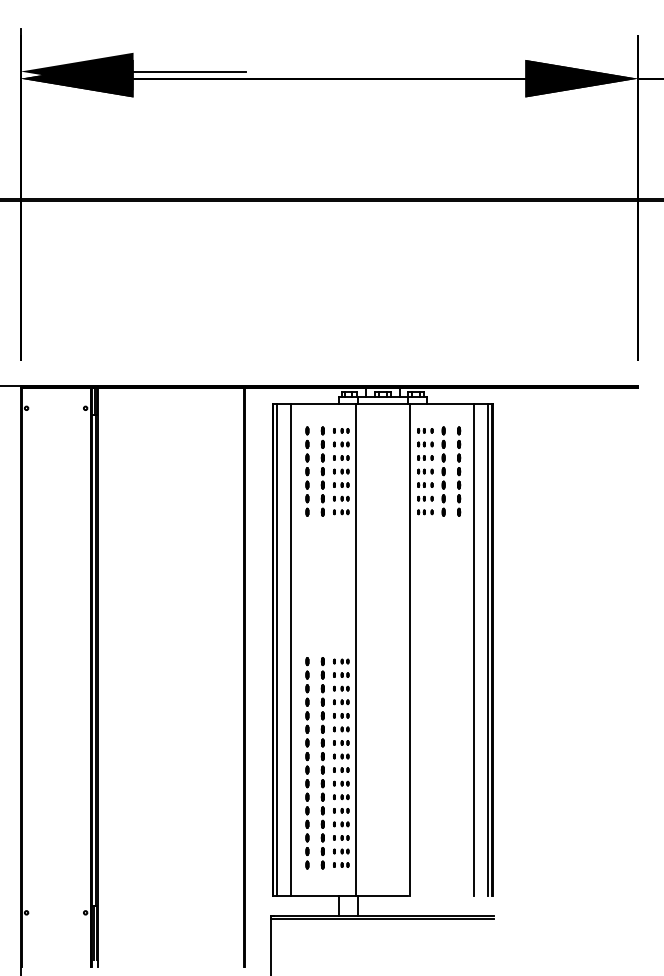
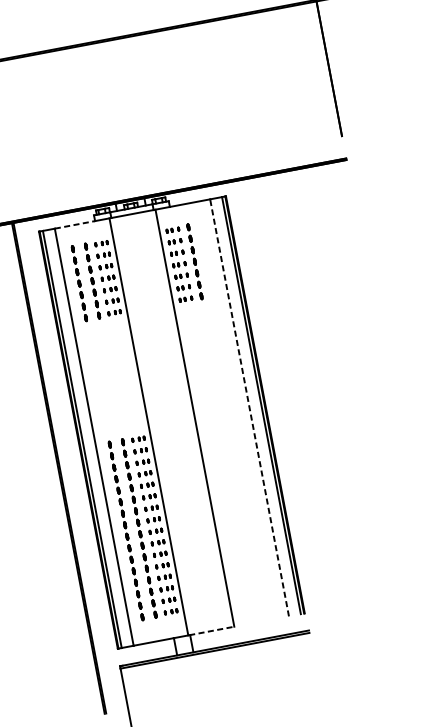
line: (314, 403) -> (74, 224), solid -> dashed
part: (459, 471) -> (208, 259), removed
line: (474, 649) -> (249, 407), solid -> dashed
line: (382, 895) -> (211, 631), solid -> dashed

